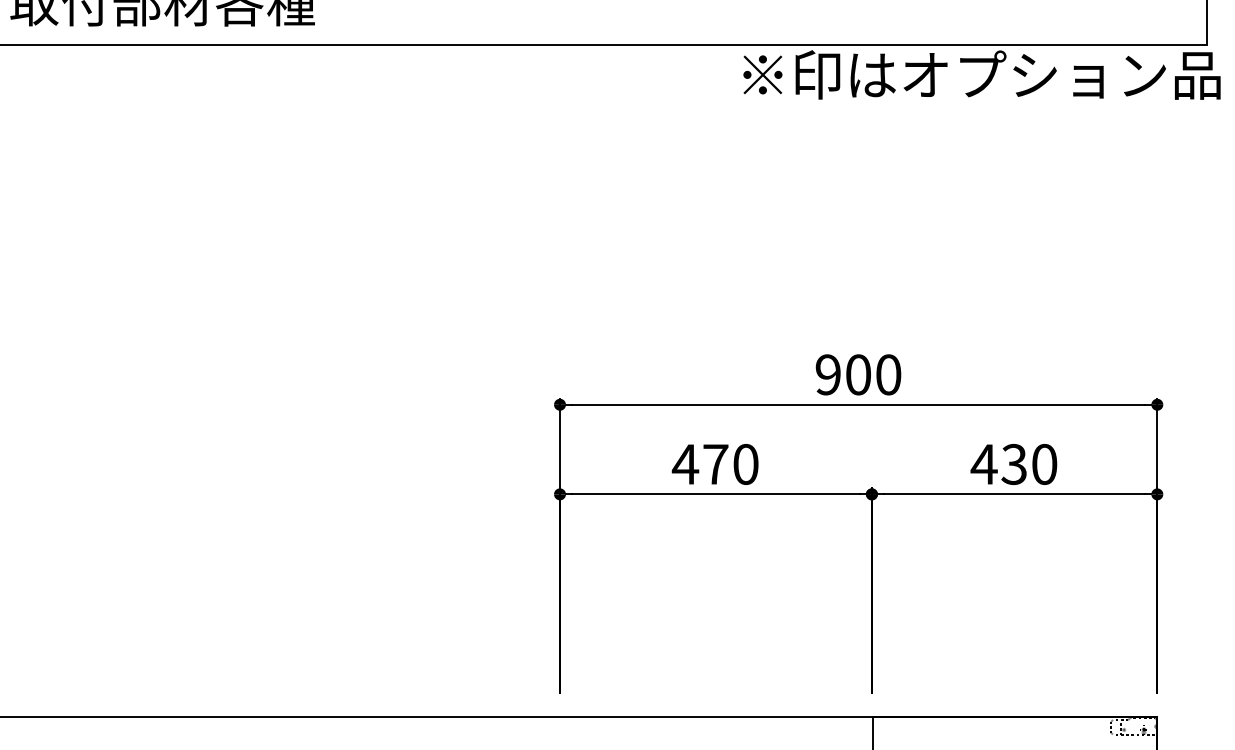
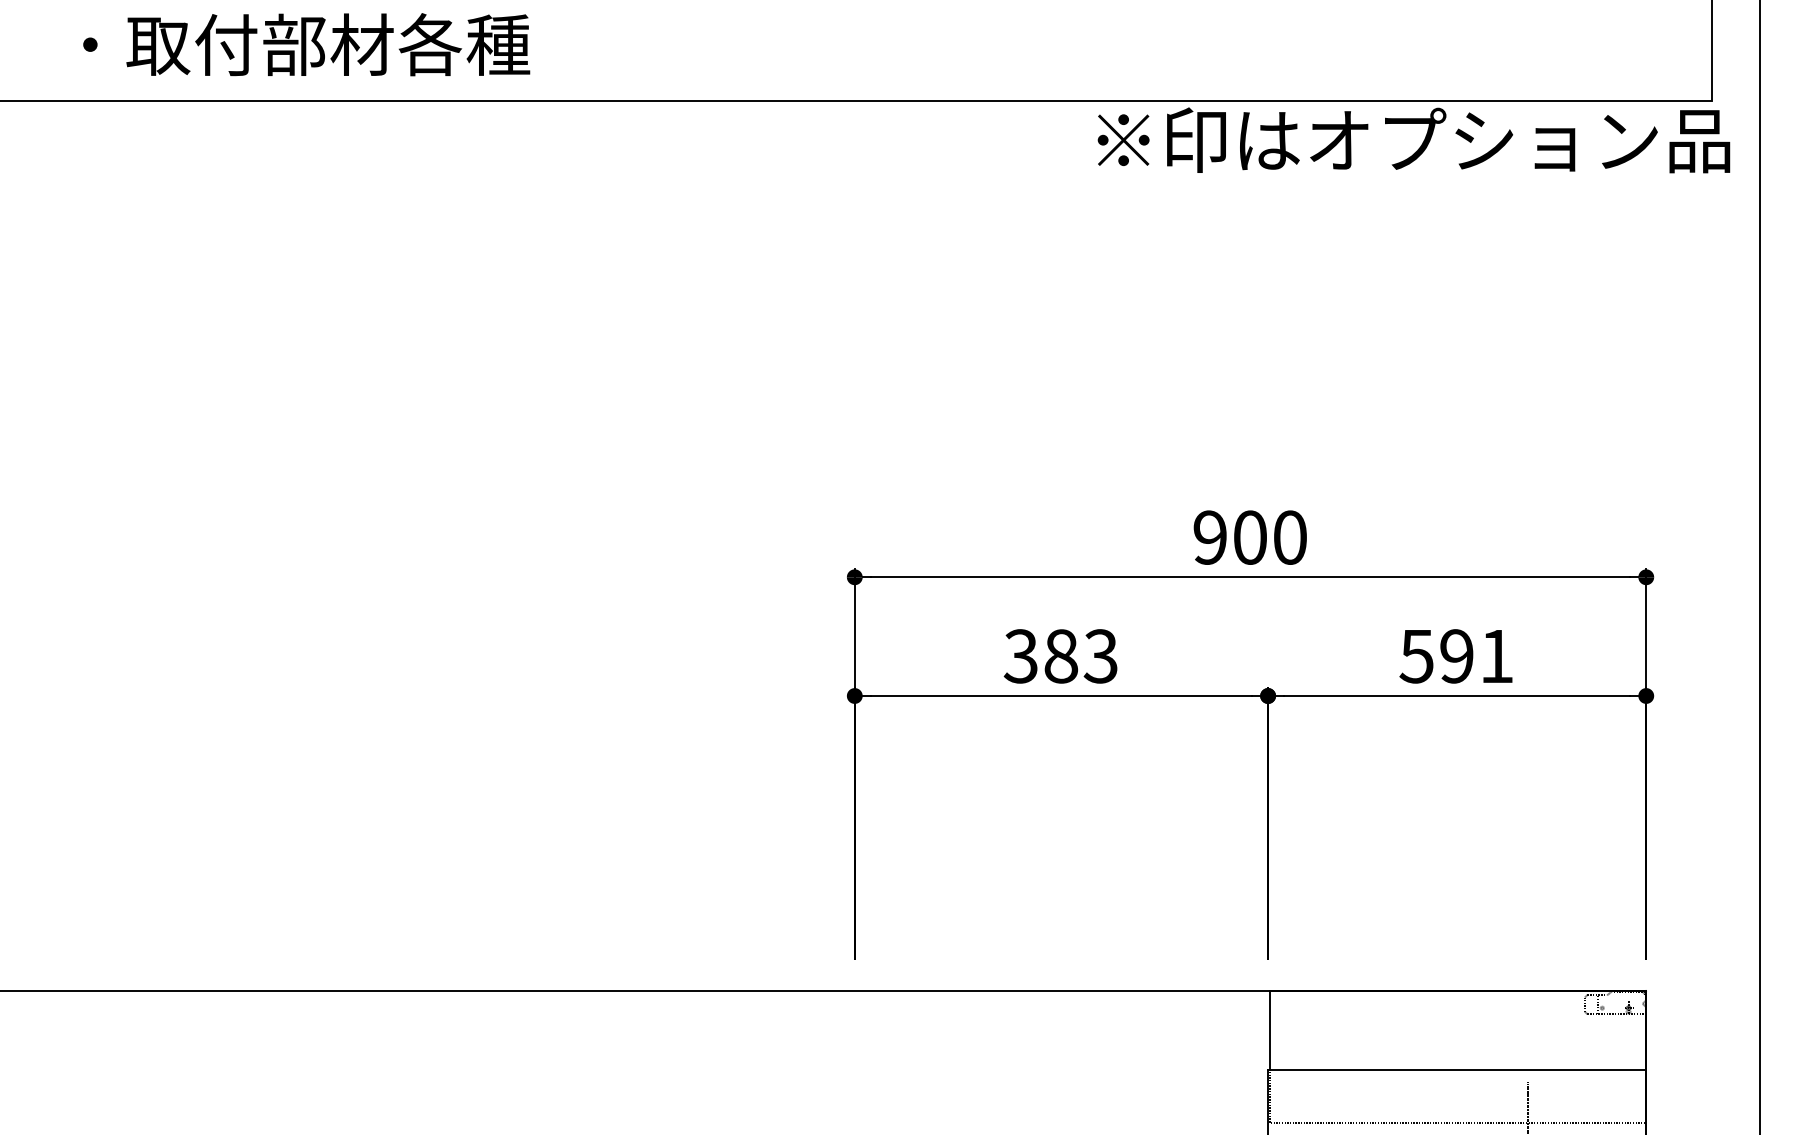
text: (715, 464) -> (1060, 656), 470 -> 383
text: (1013, 464) -> (1455, 656), 430 -> 591

